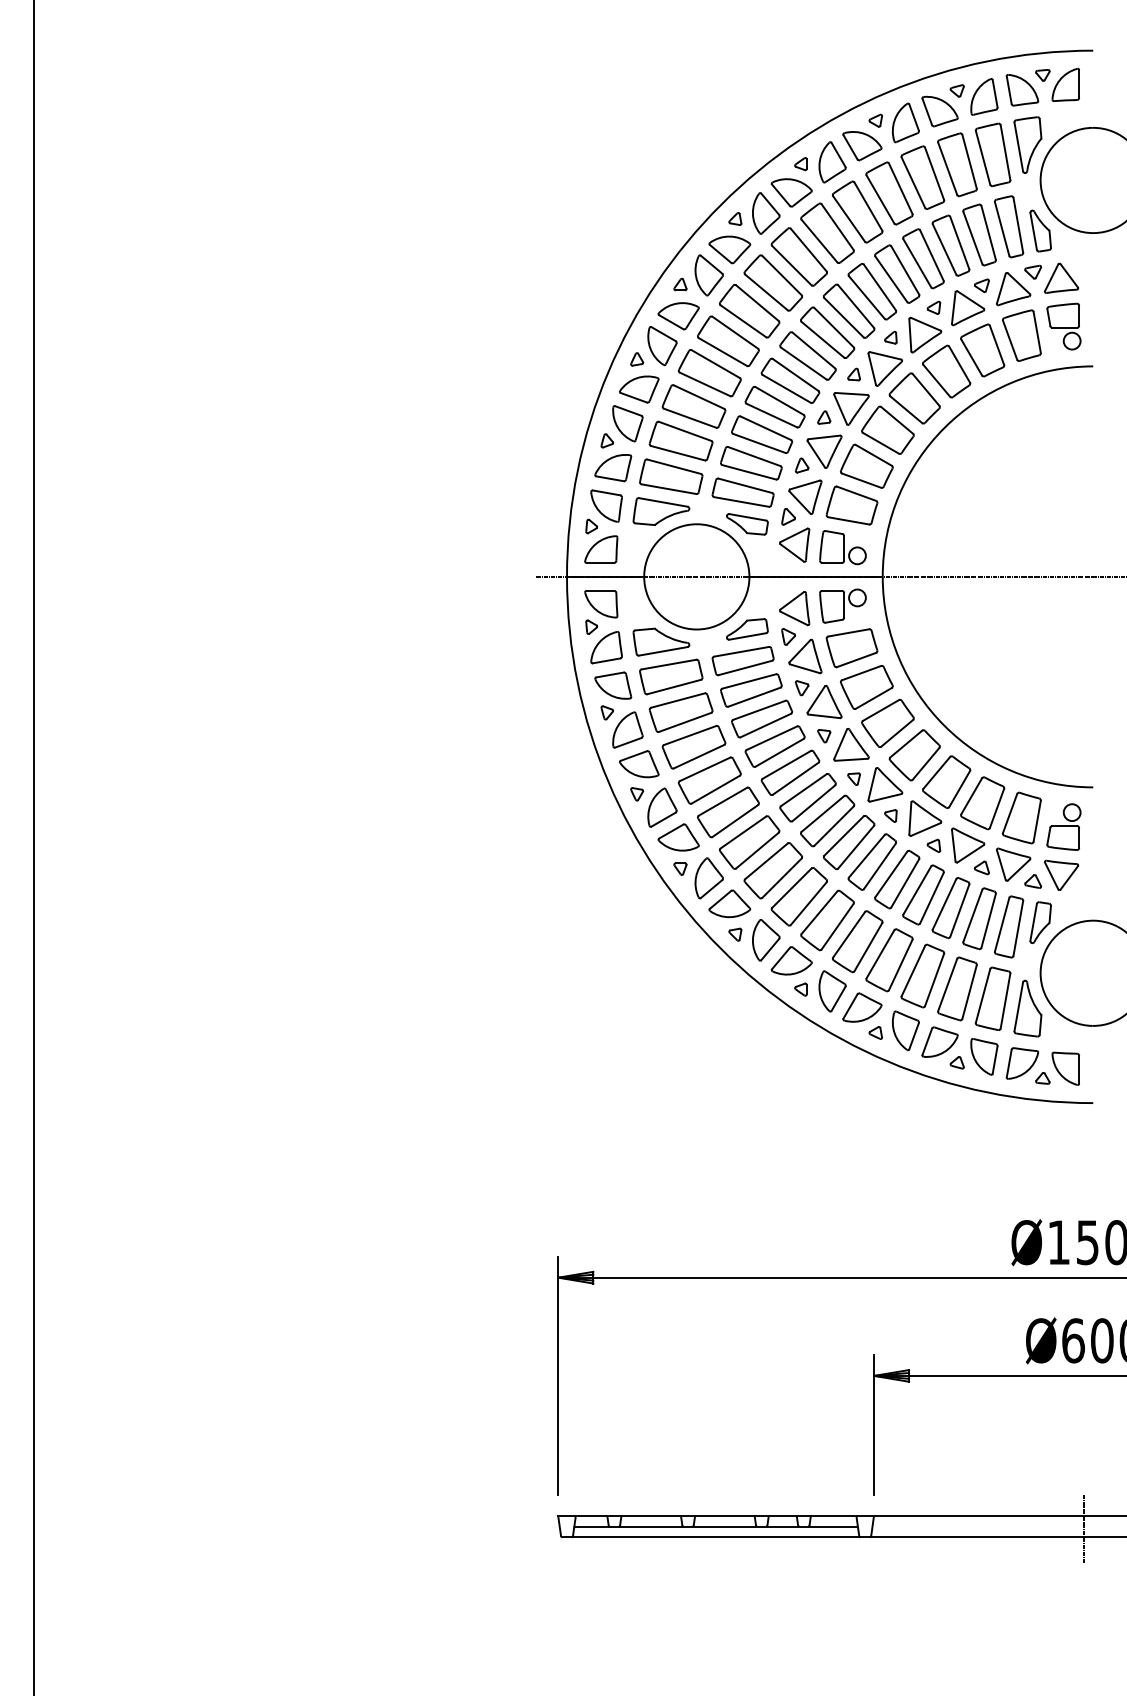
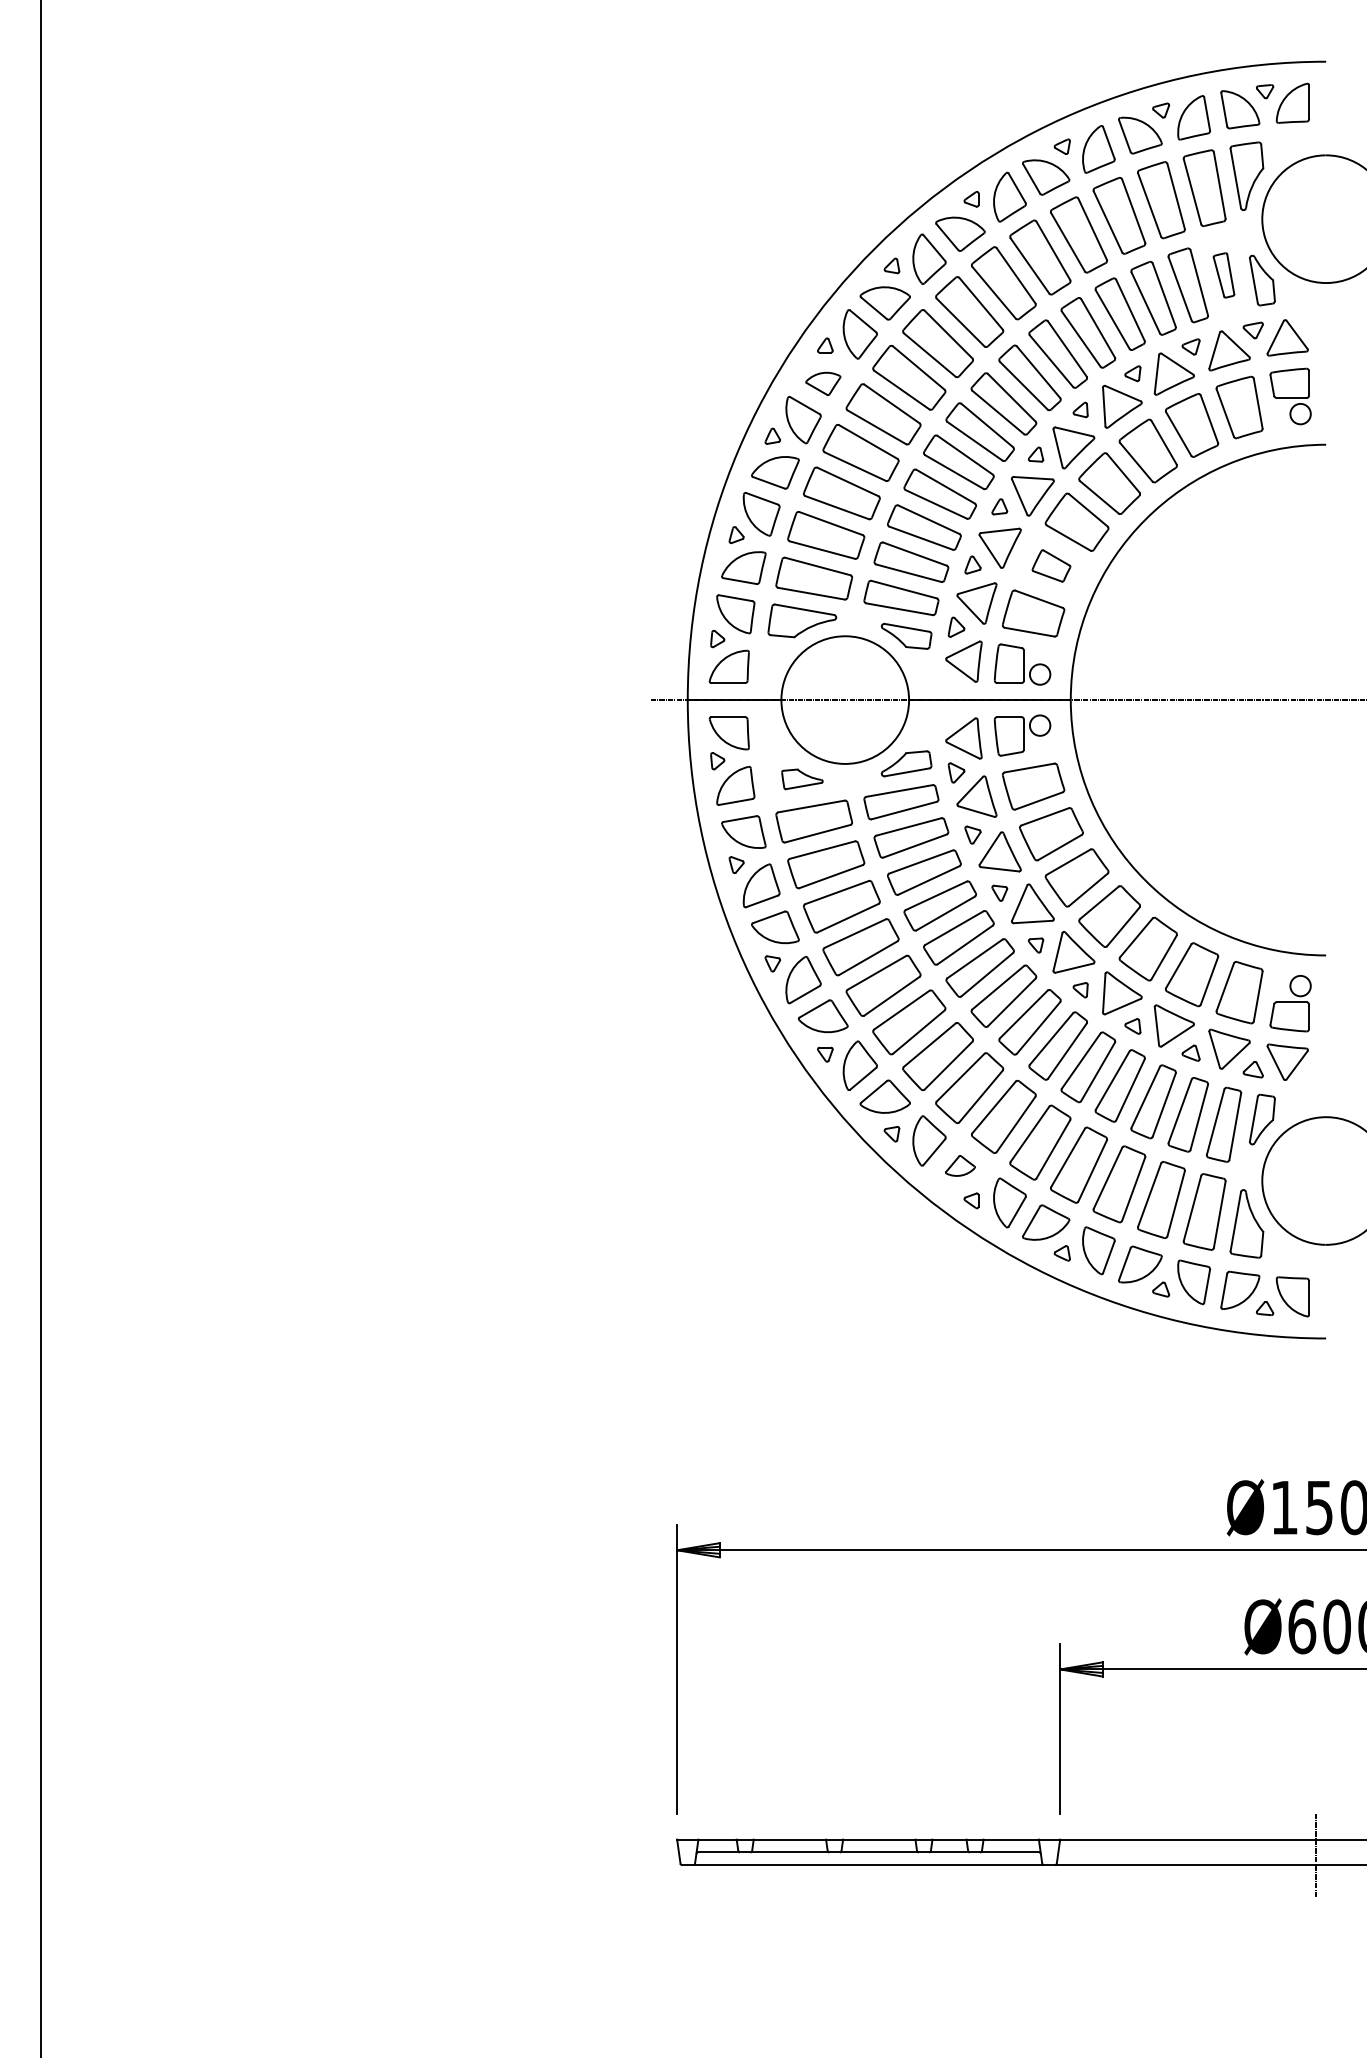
part: (1008, 226) -> (1223, 275), size x0.6
part: (678, 315) -> (823, 383), size x0.7
part: (866, 465) -> (1051, 565), size x0.6
part: (661, 642) -> (802, 779), size x0.6
part: (791, 960) -> (960, 1165), size x0.6

